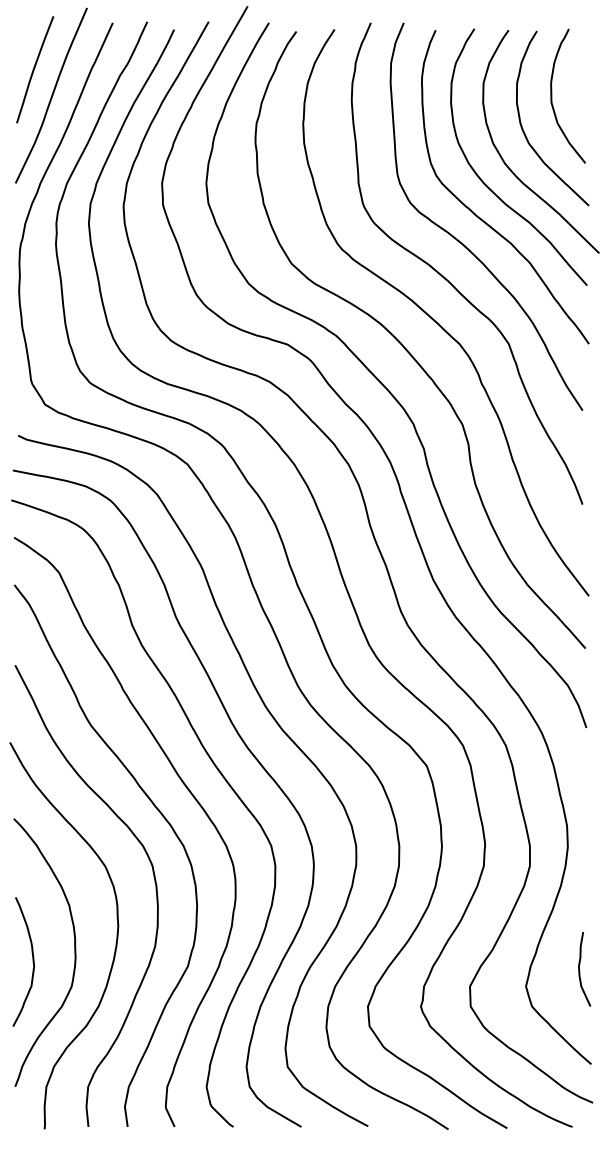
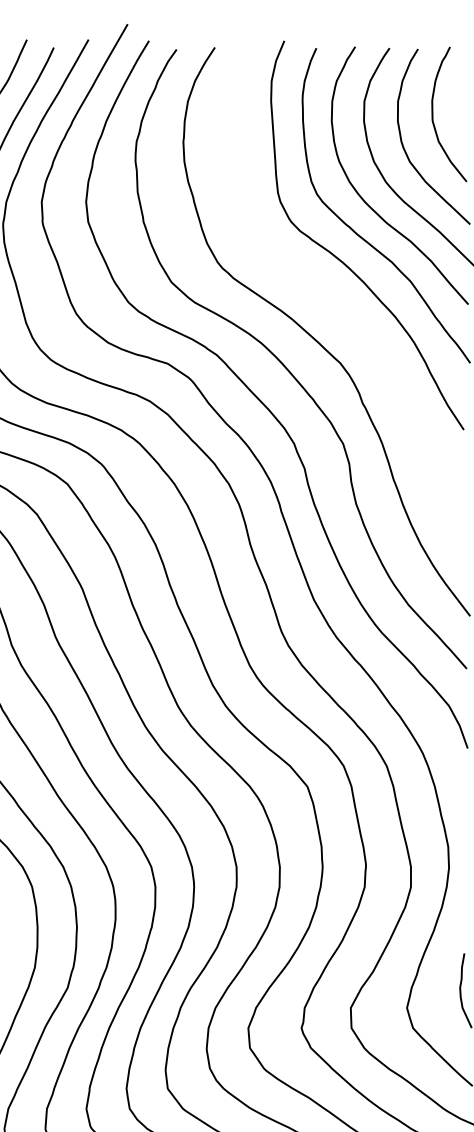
curve: (448, 280) -> (329, 299), removed

